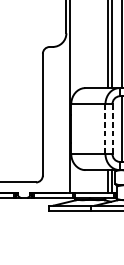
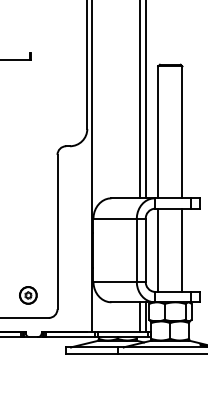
line: (105, 128) -> (136, 249), dashed -> solid
line: (112, 128) -> (145, 249), dashed -> solid
part: (19, 164) -> (28, 295), added

